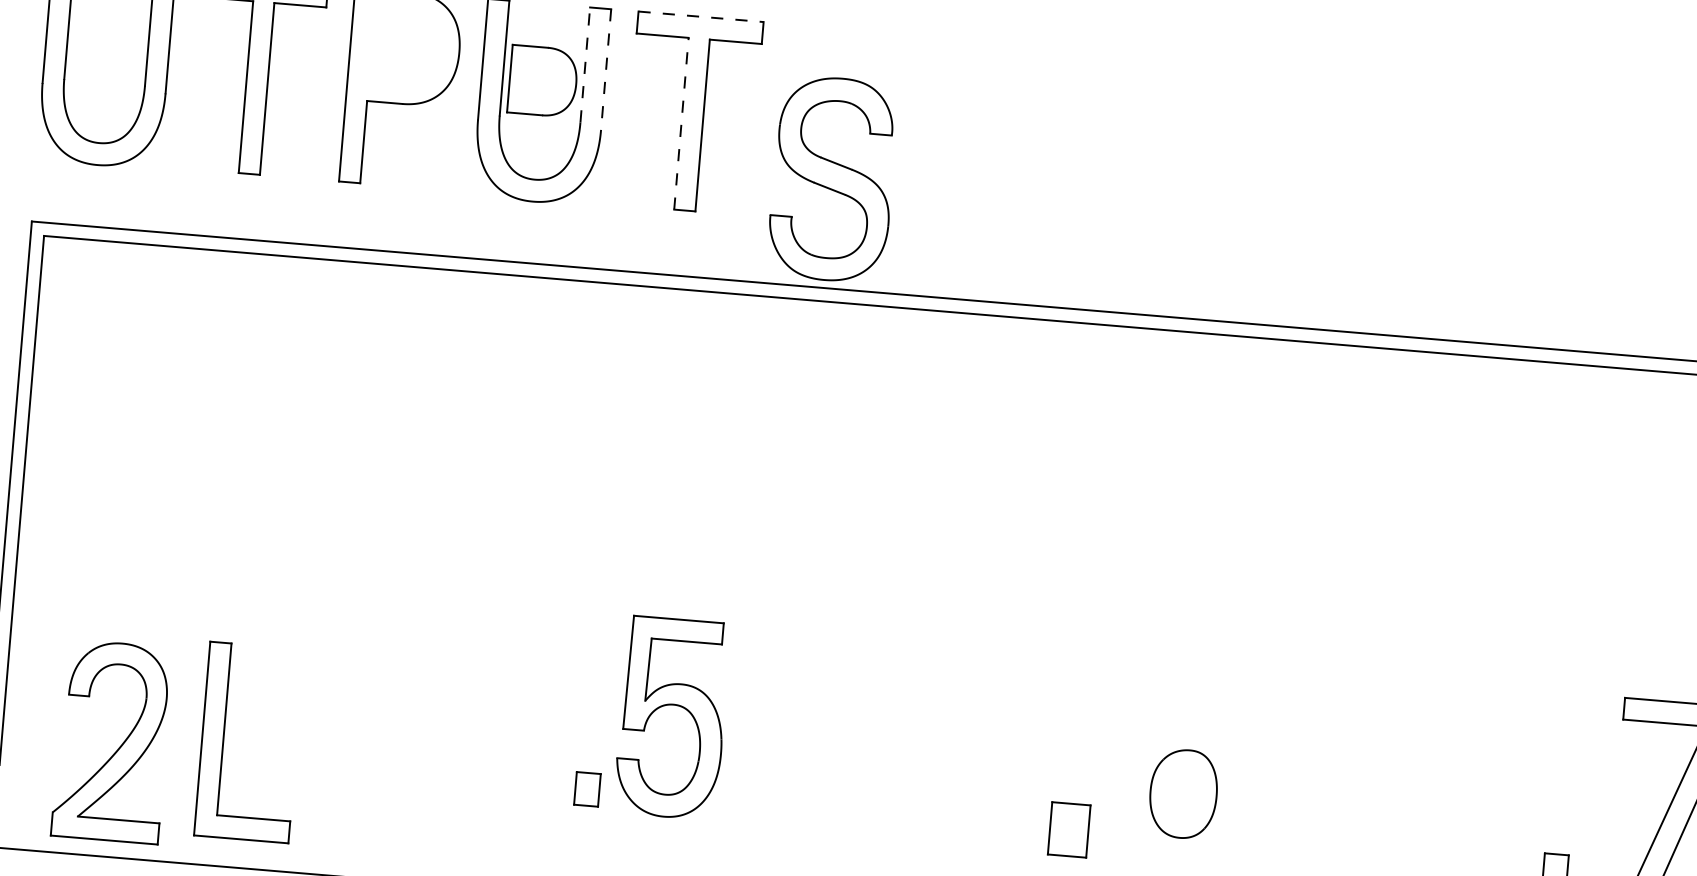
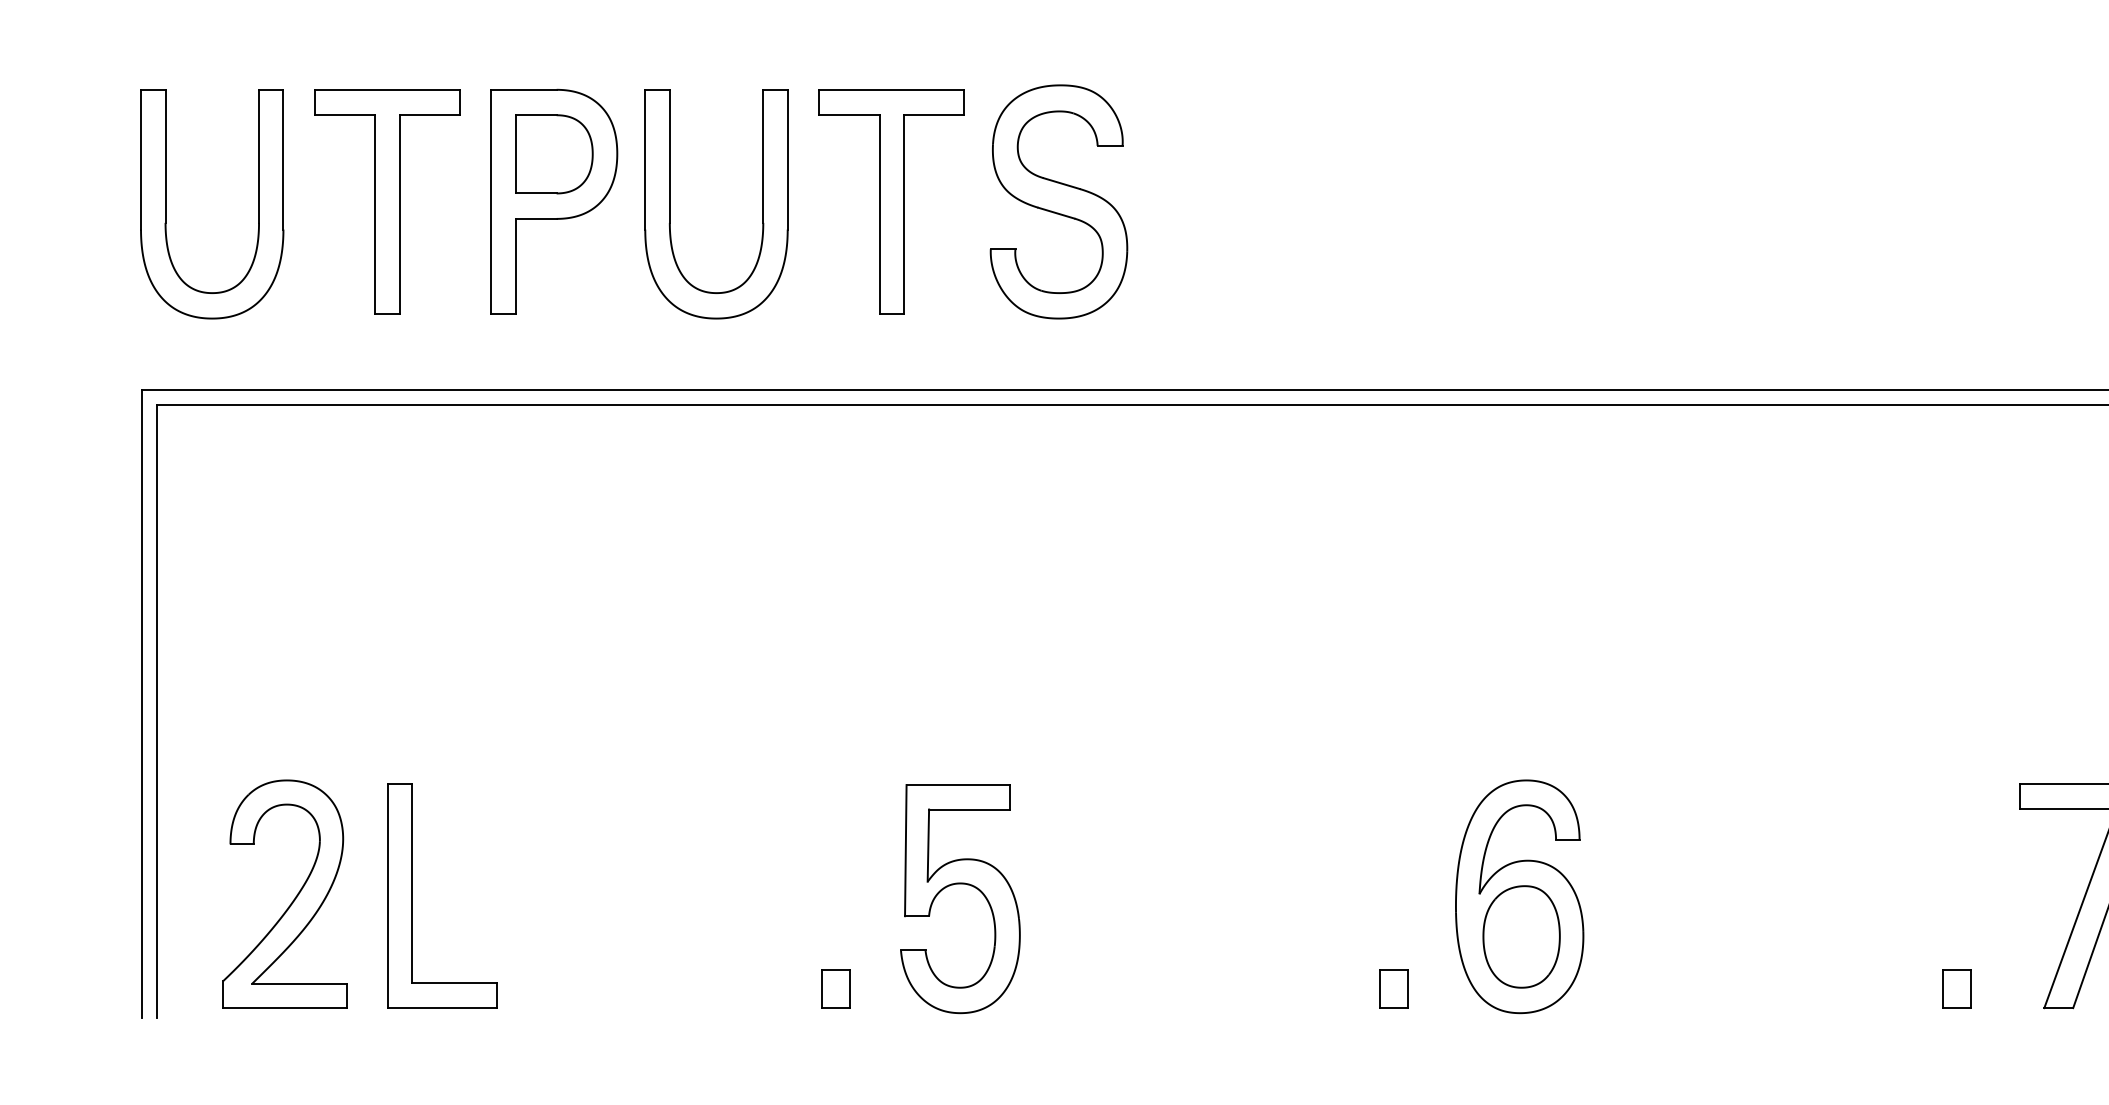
line: (701, 16) -> (892, 89), dashed -> solid
line: (585, 65) -> (763, 156), dashed -> solid
line: (605, 69) -> (787, 159), dashed -> solid
part: (543, 81) -> (554, 154), moved
line: (681, 123) -> (879, 214), dashed -> solid
part: (832, 178) -> (1058, 201), moved
part: (673, 705) -> (960, 884), moved
part: (223, 739) -> (412, 895), moved
part: (118, 747) -> (292, 900), moved
part: (1184, 758) -> (1519, 896), added
part: (1069, 829) -> (1393, 988), size x0.62

